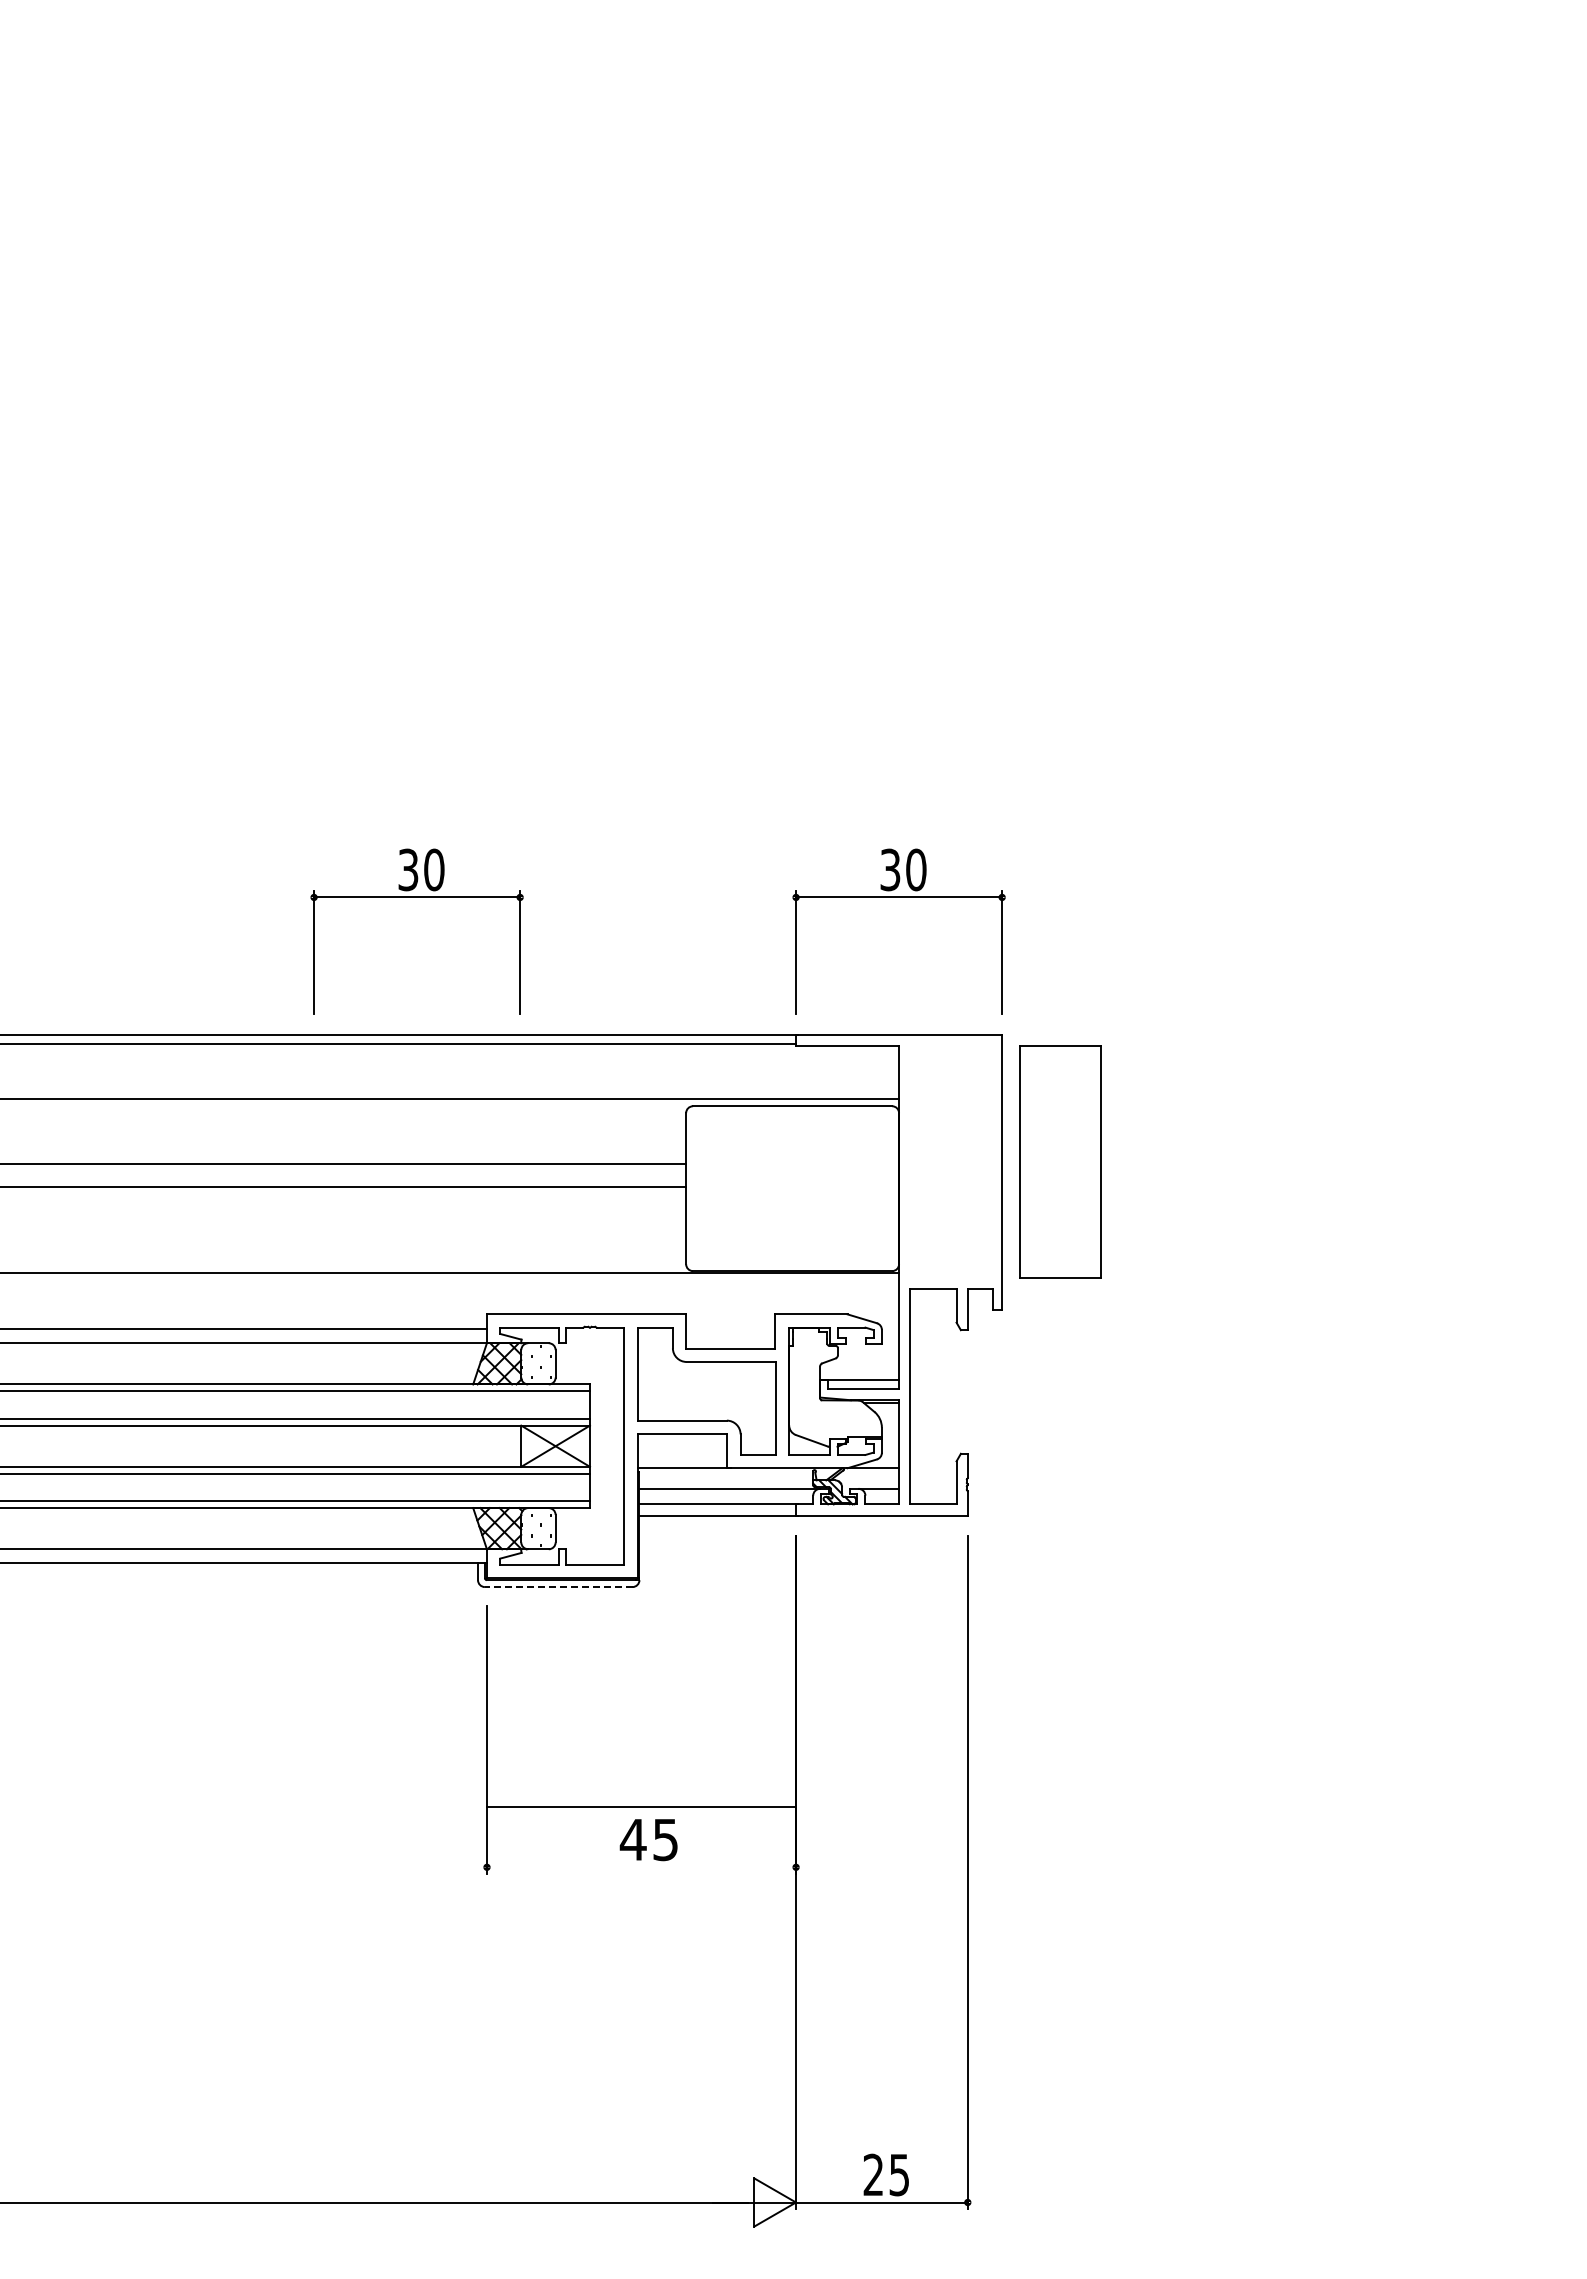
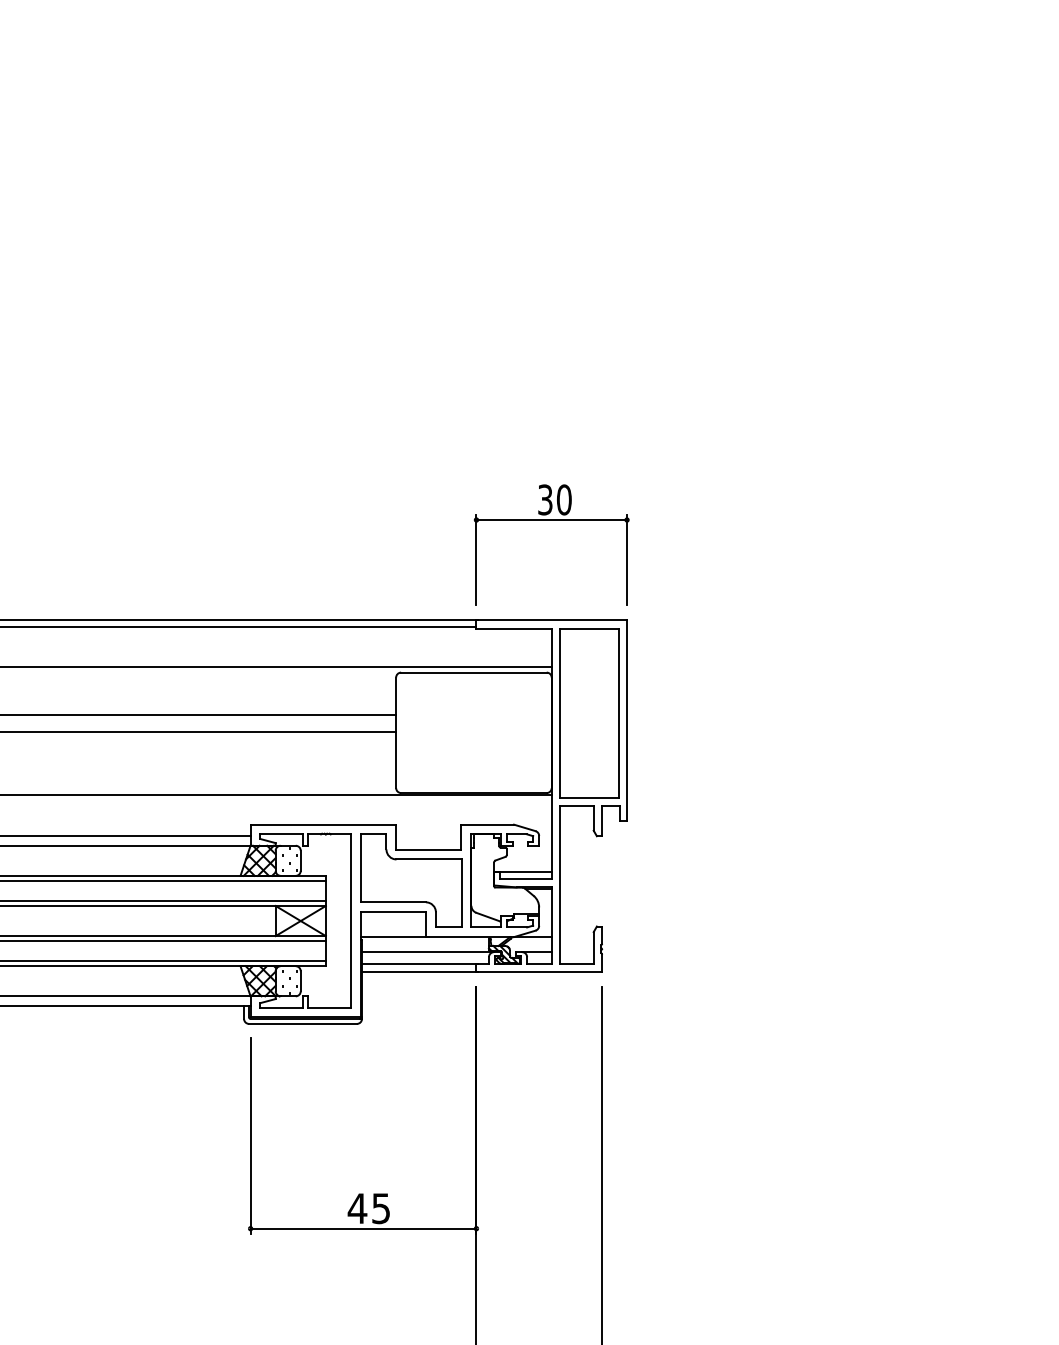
part: (416, 897) -> (199, 520), removed
part: (1060, 1161) -> (589, 712), moved
line: (558, 1587) -> (302, 1024), dashed -> solid
line: (641, 1807) -> (363, 1228), moved

